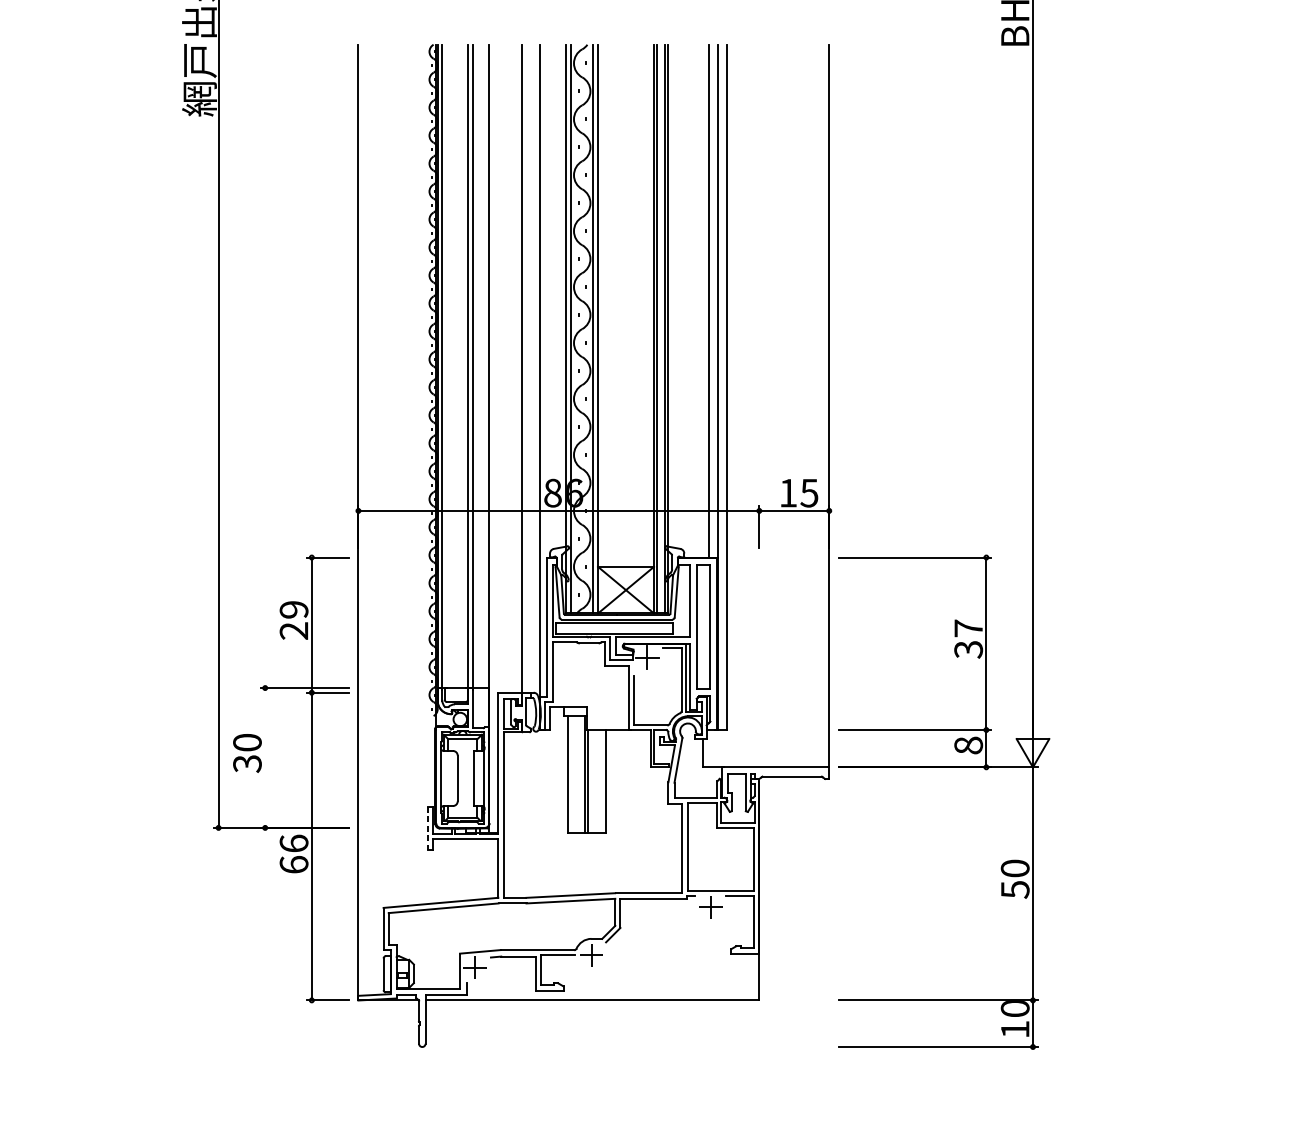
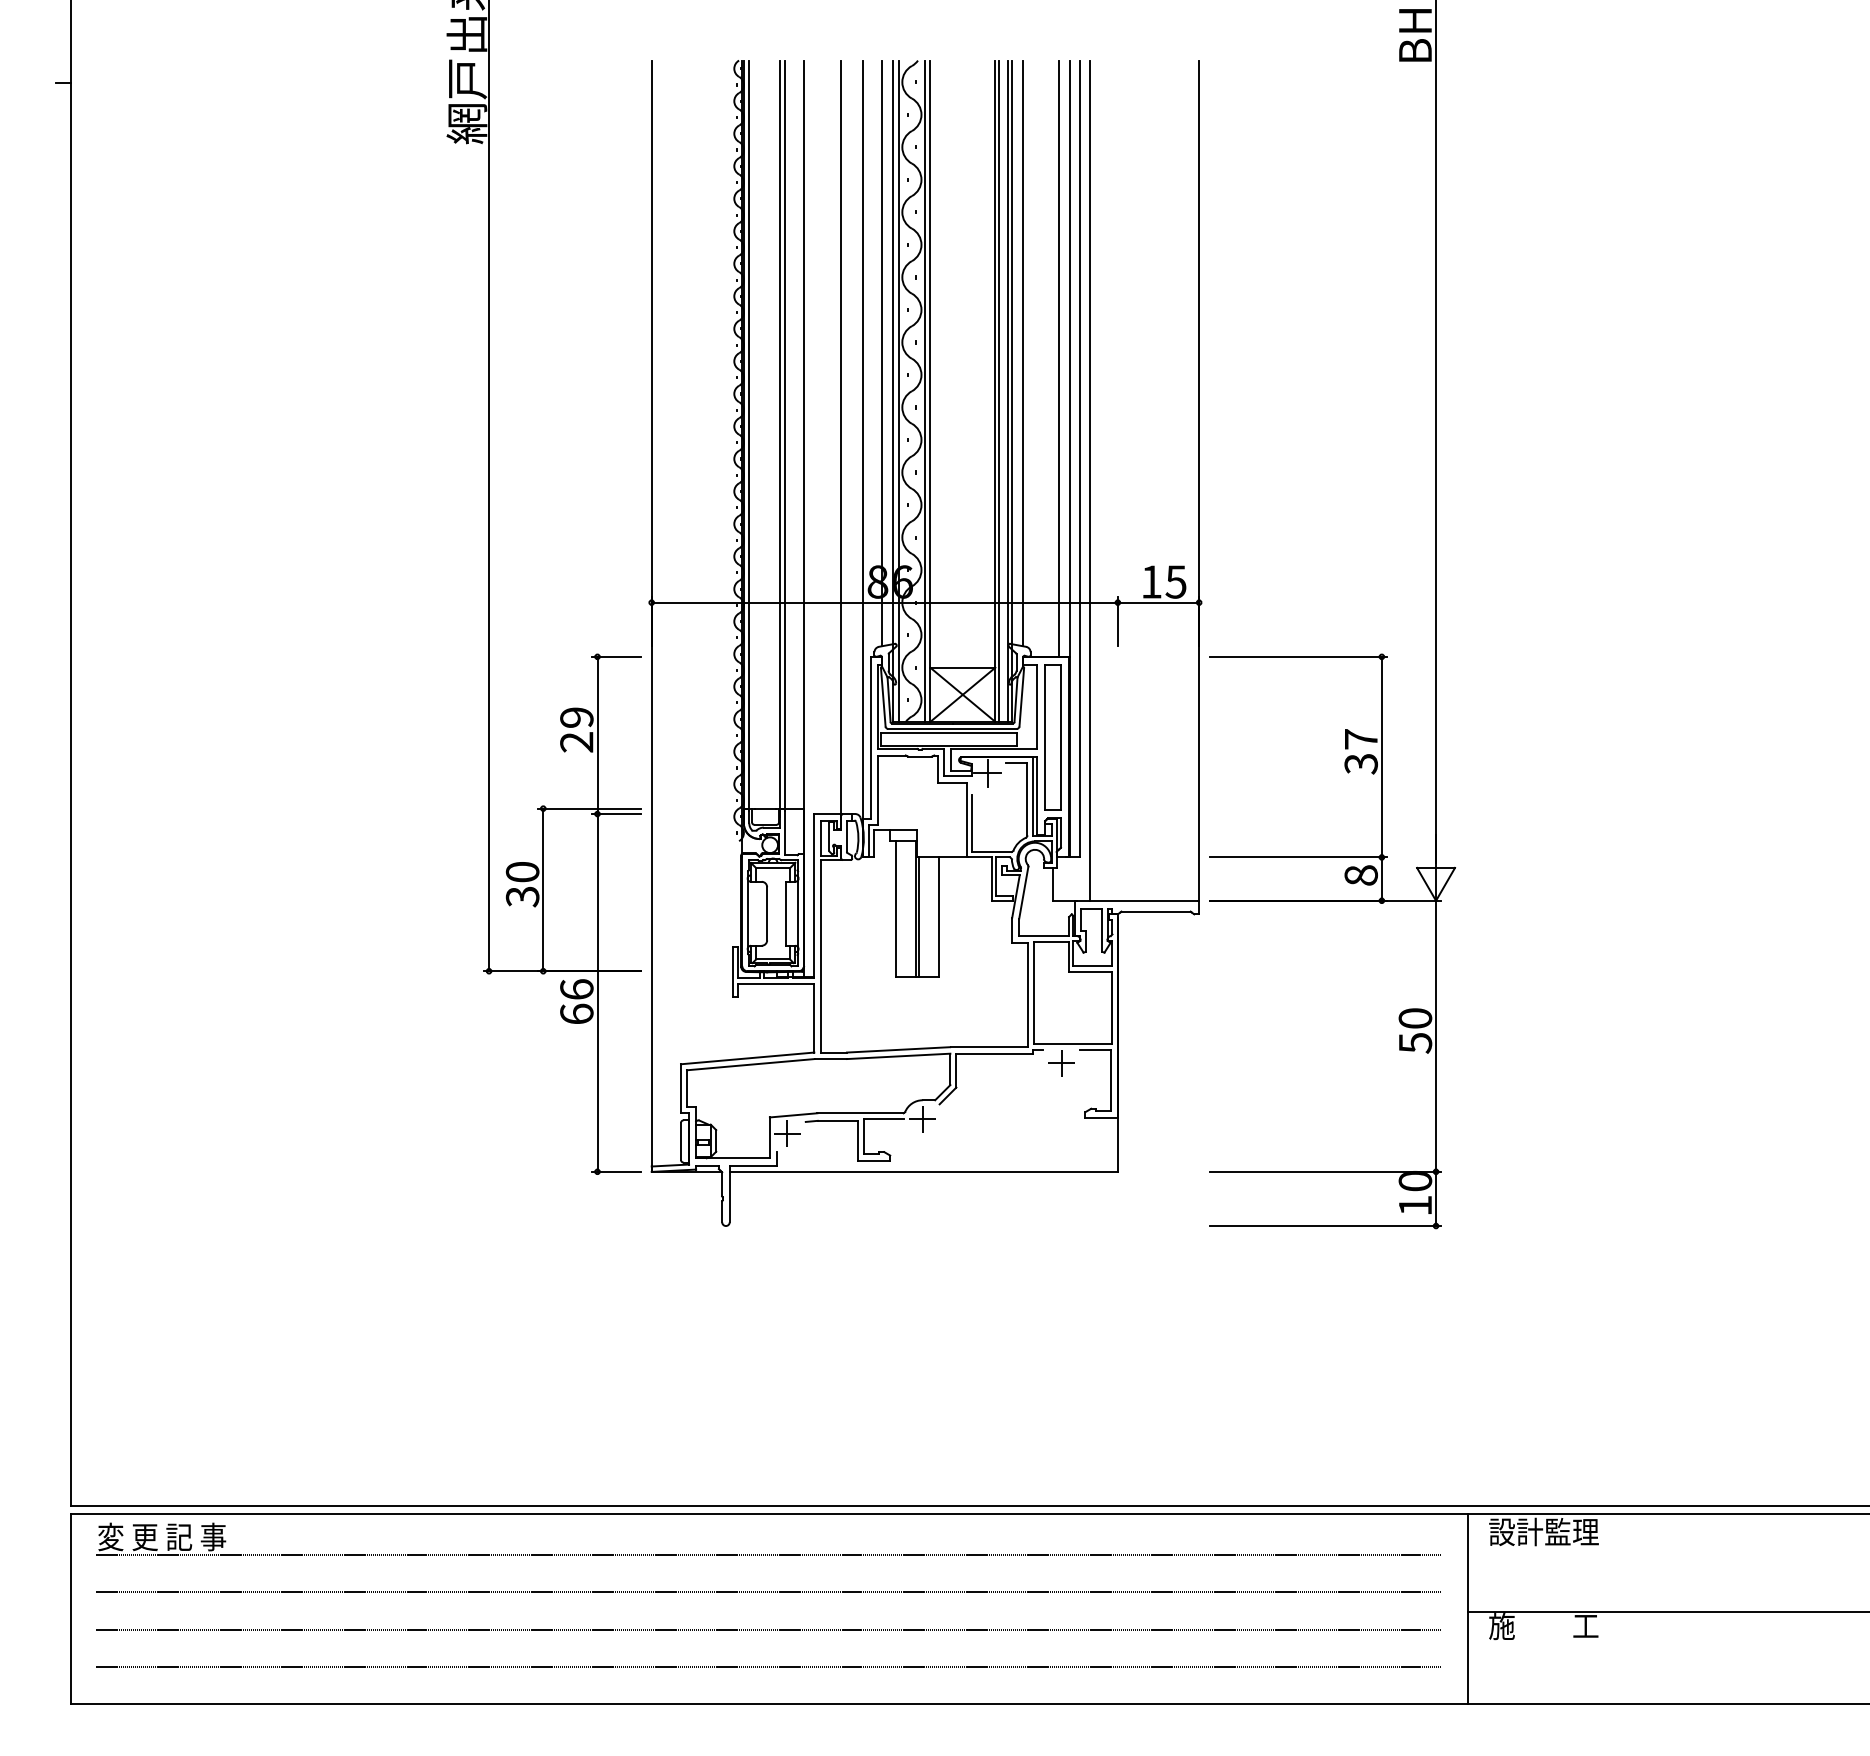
line: (556, 296) -> (882, 353), added
line: (678, 296) -> (1023, 353), added
line: (734, 405) -> (1089, 480), added
line: (265, 757) -> (543, 889), added
line: (428, 828) -> (733, 972), dashed -> solid

